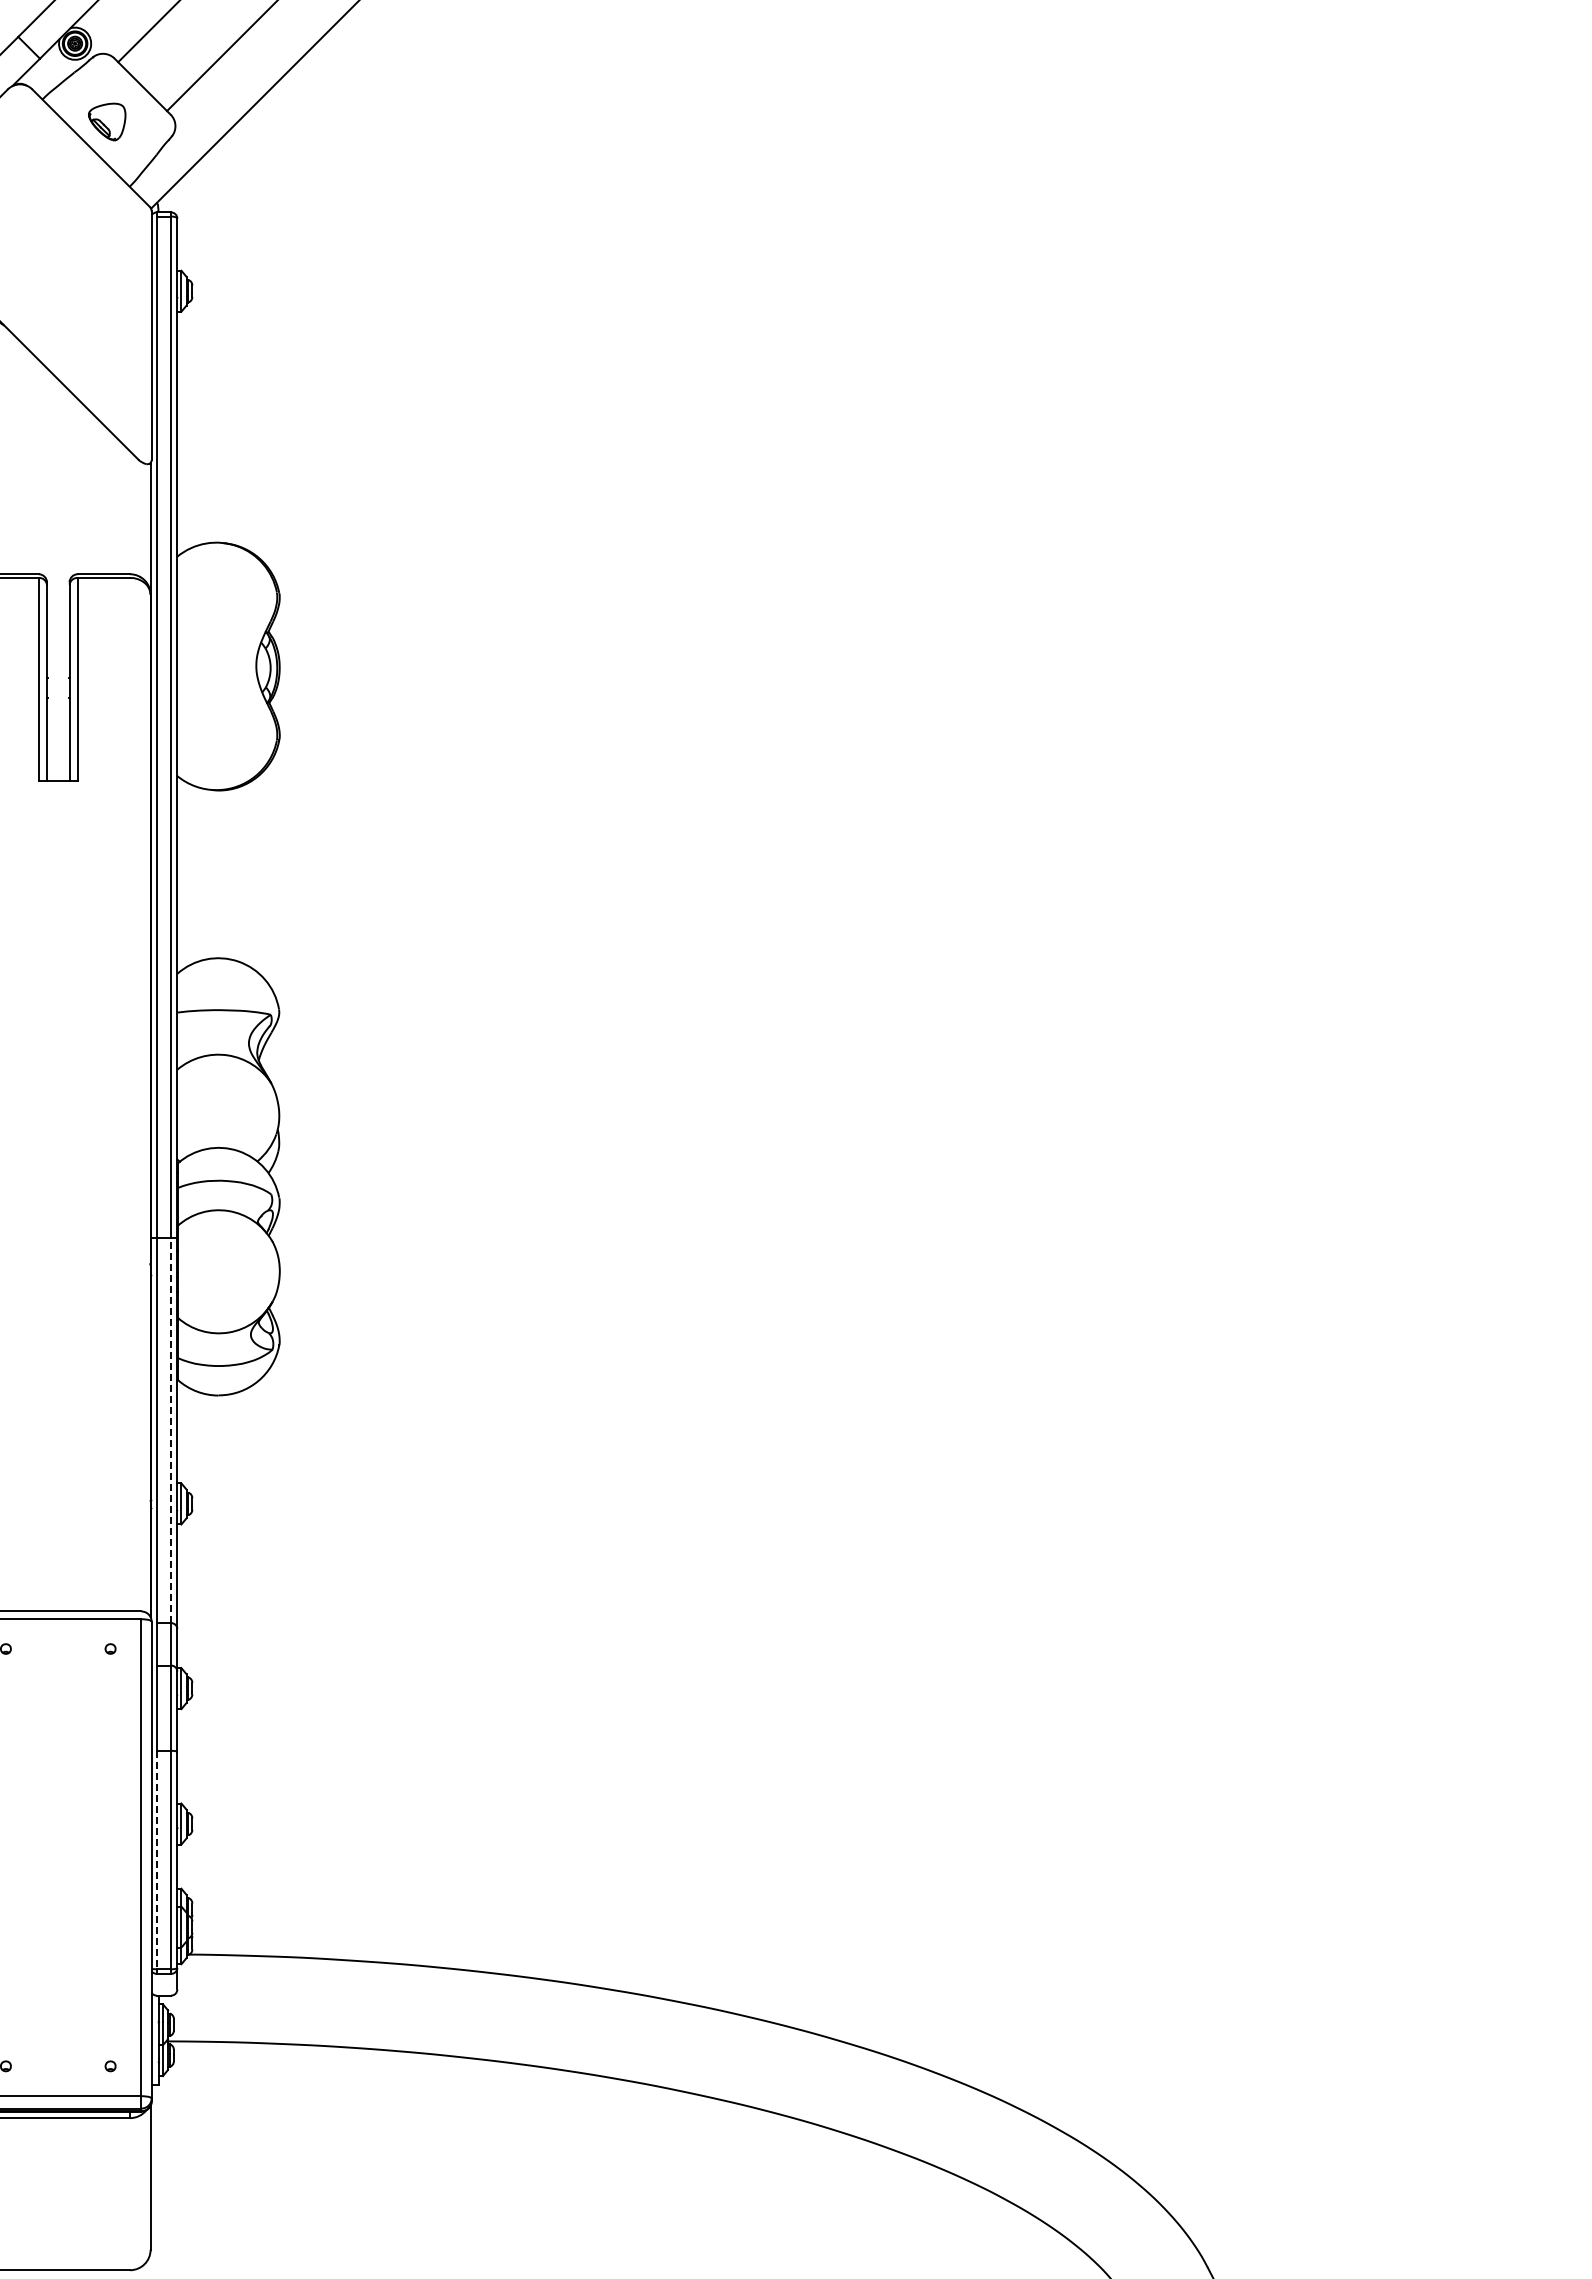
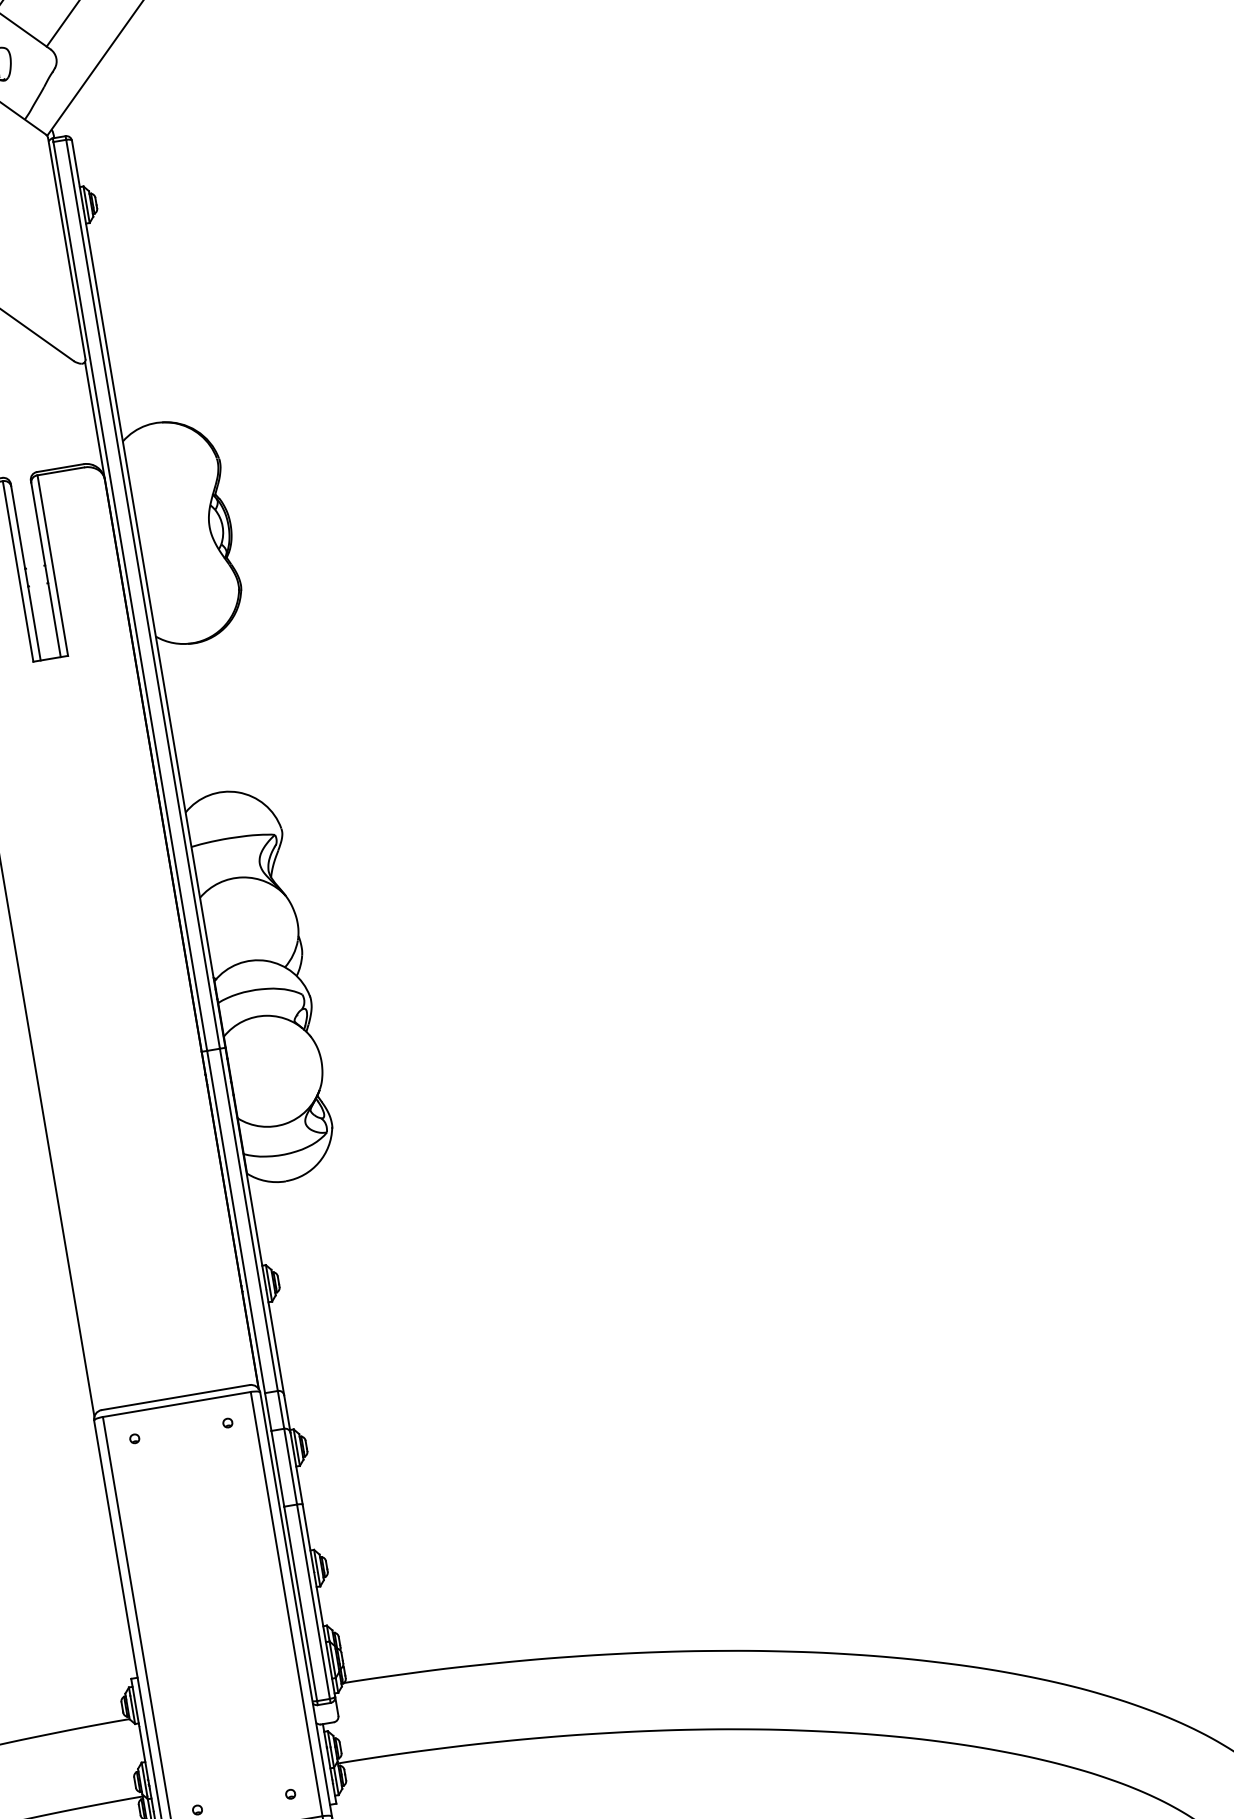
line: (171, 1430) -> (249, 1219), dashed -> solid
line: (156, 1860) -> (300, 1604), dashed -> solid

